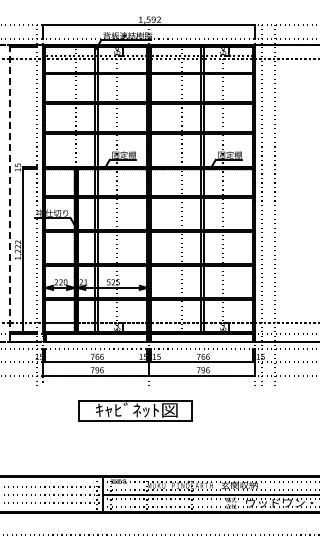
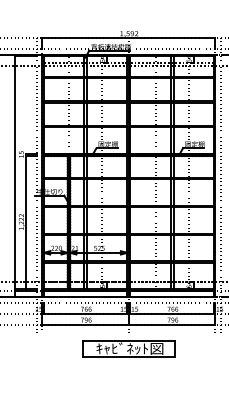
line: (10, 190) -> (15, 173), dashed -> solid
part: (135, 410) -> (128, 348), moved

